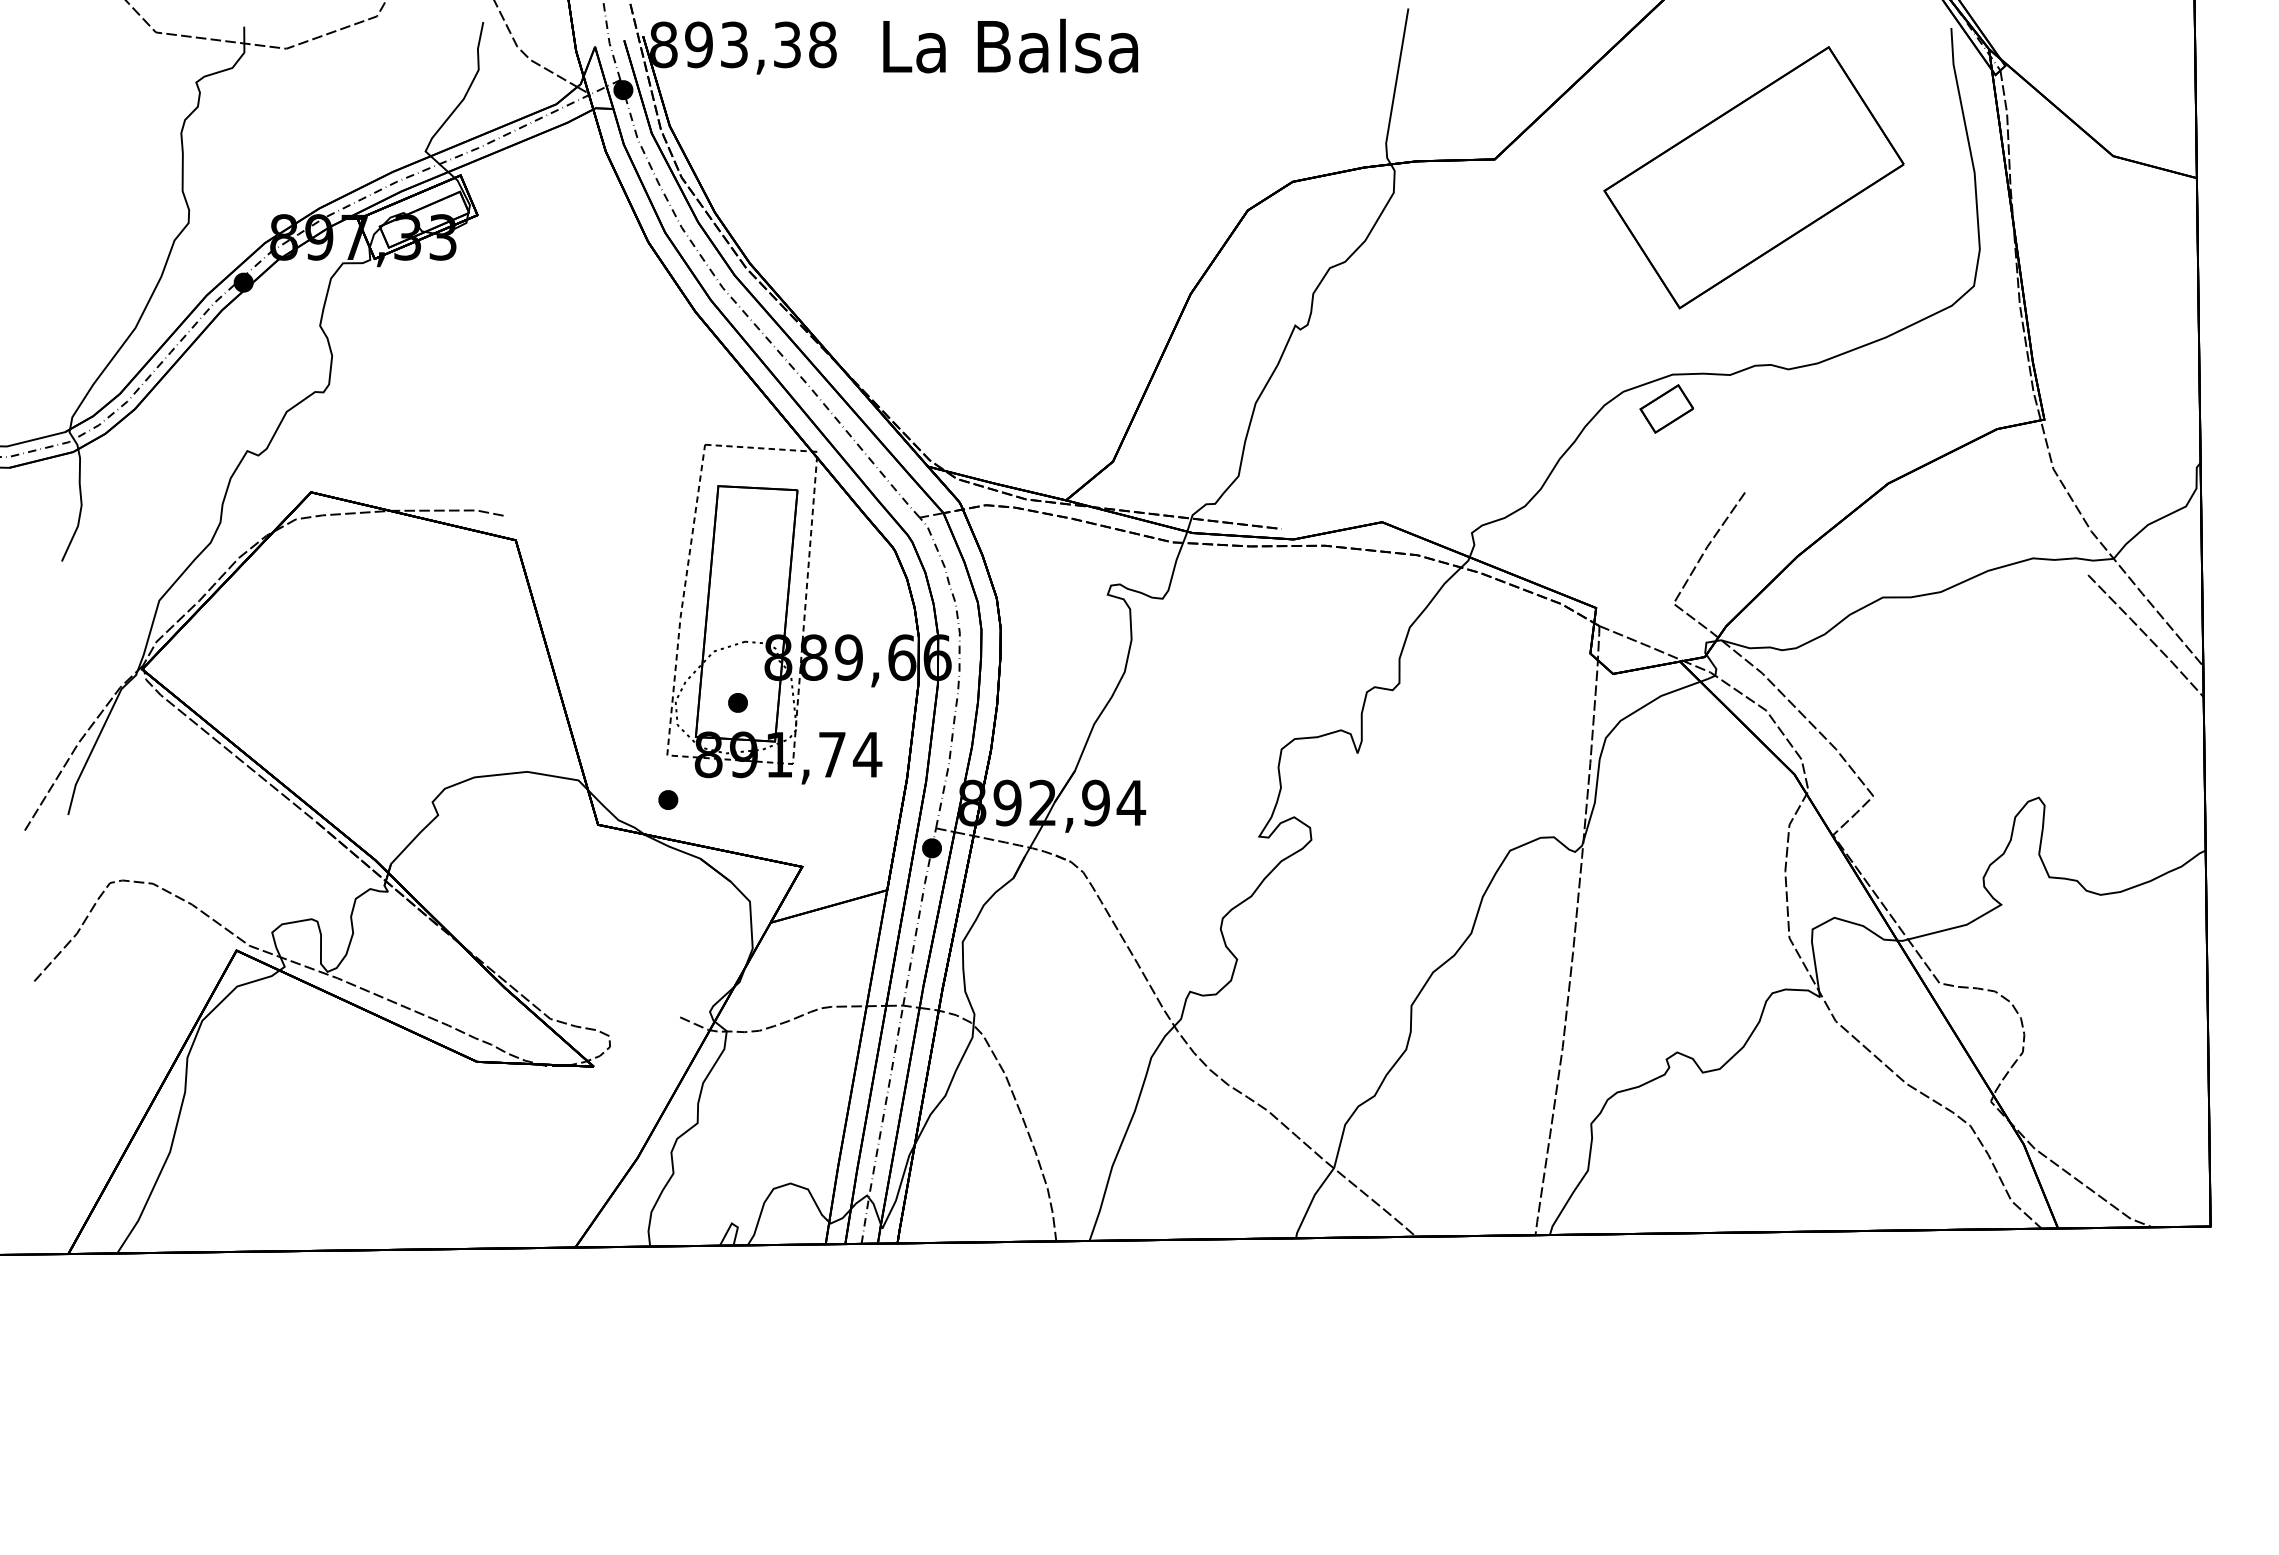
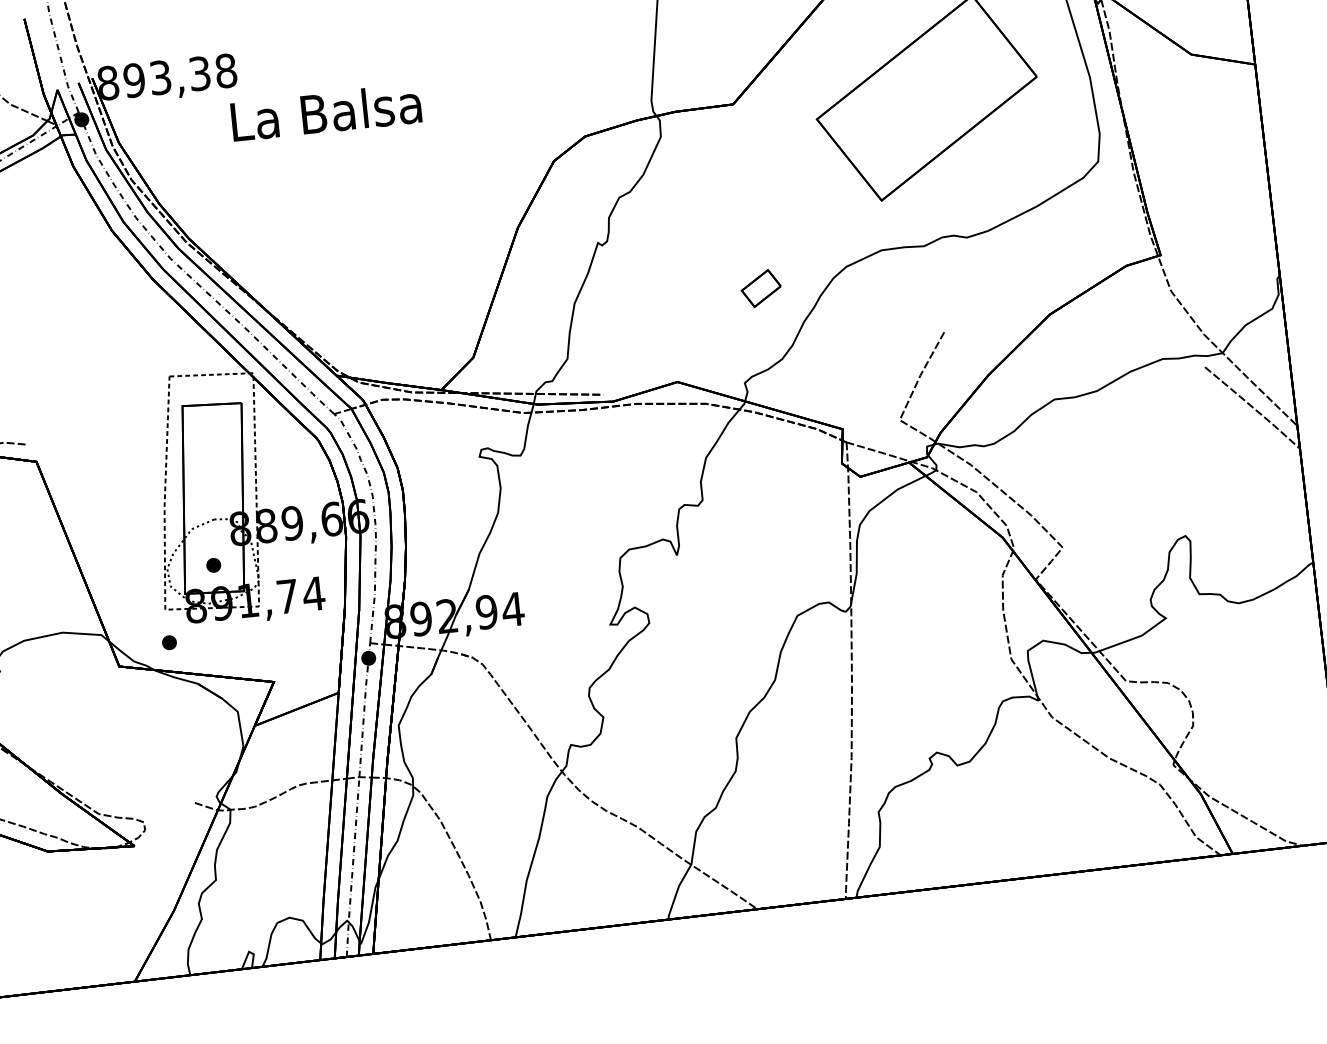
text: (1010, 45) -> (326, 112), moved
part: (1666, 408) -> (760, 288), moved

